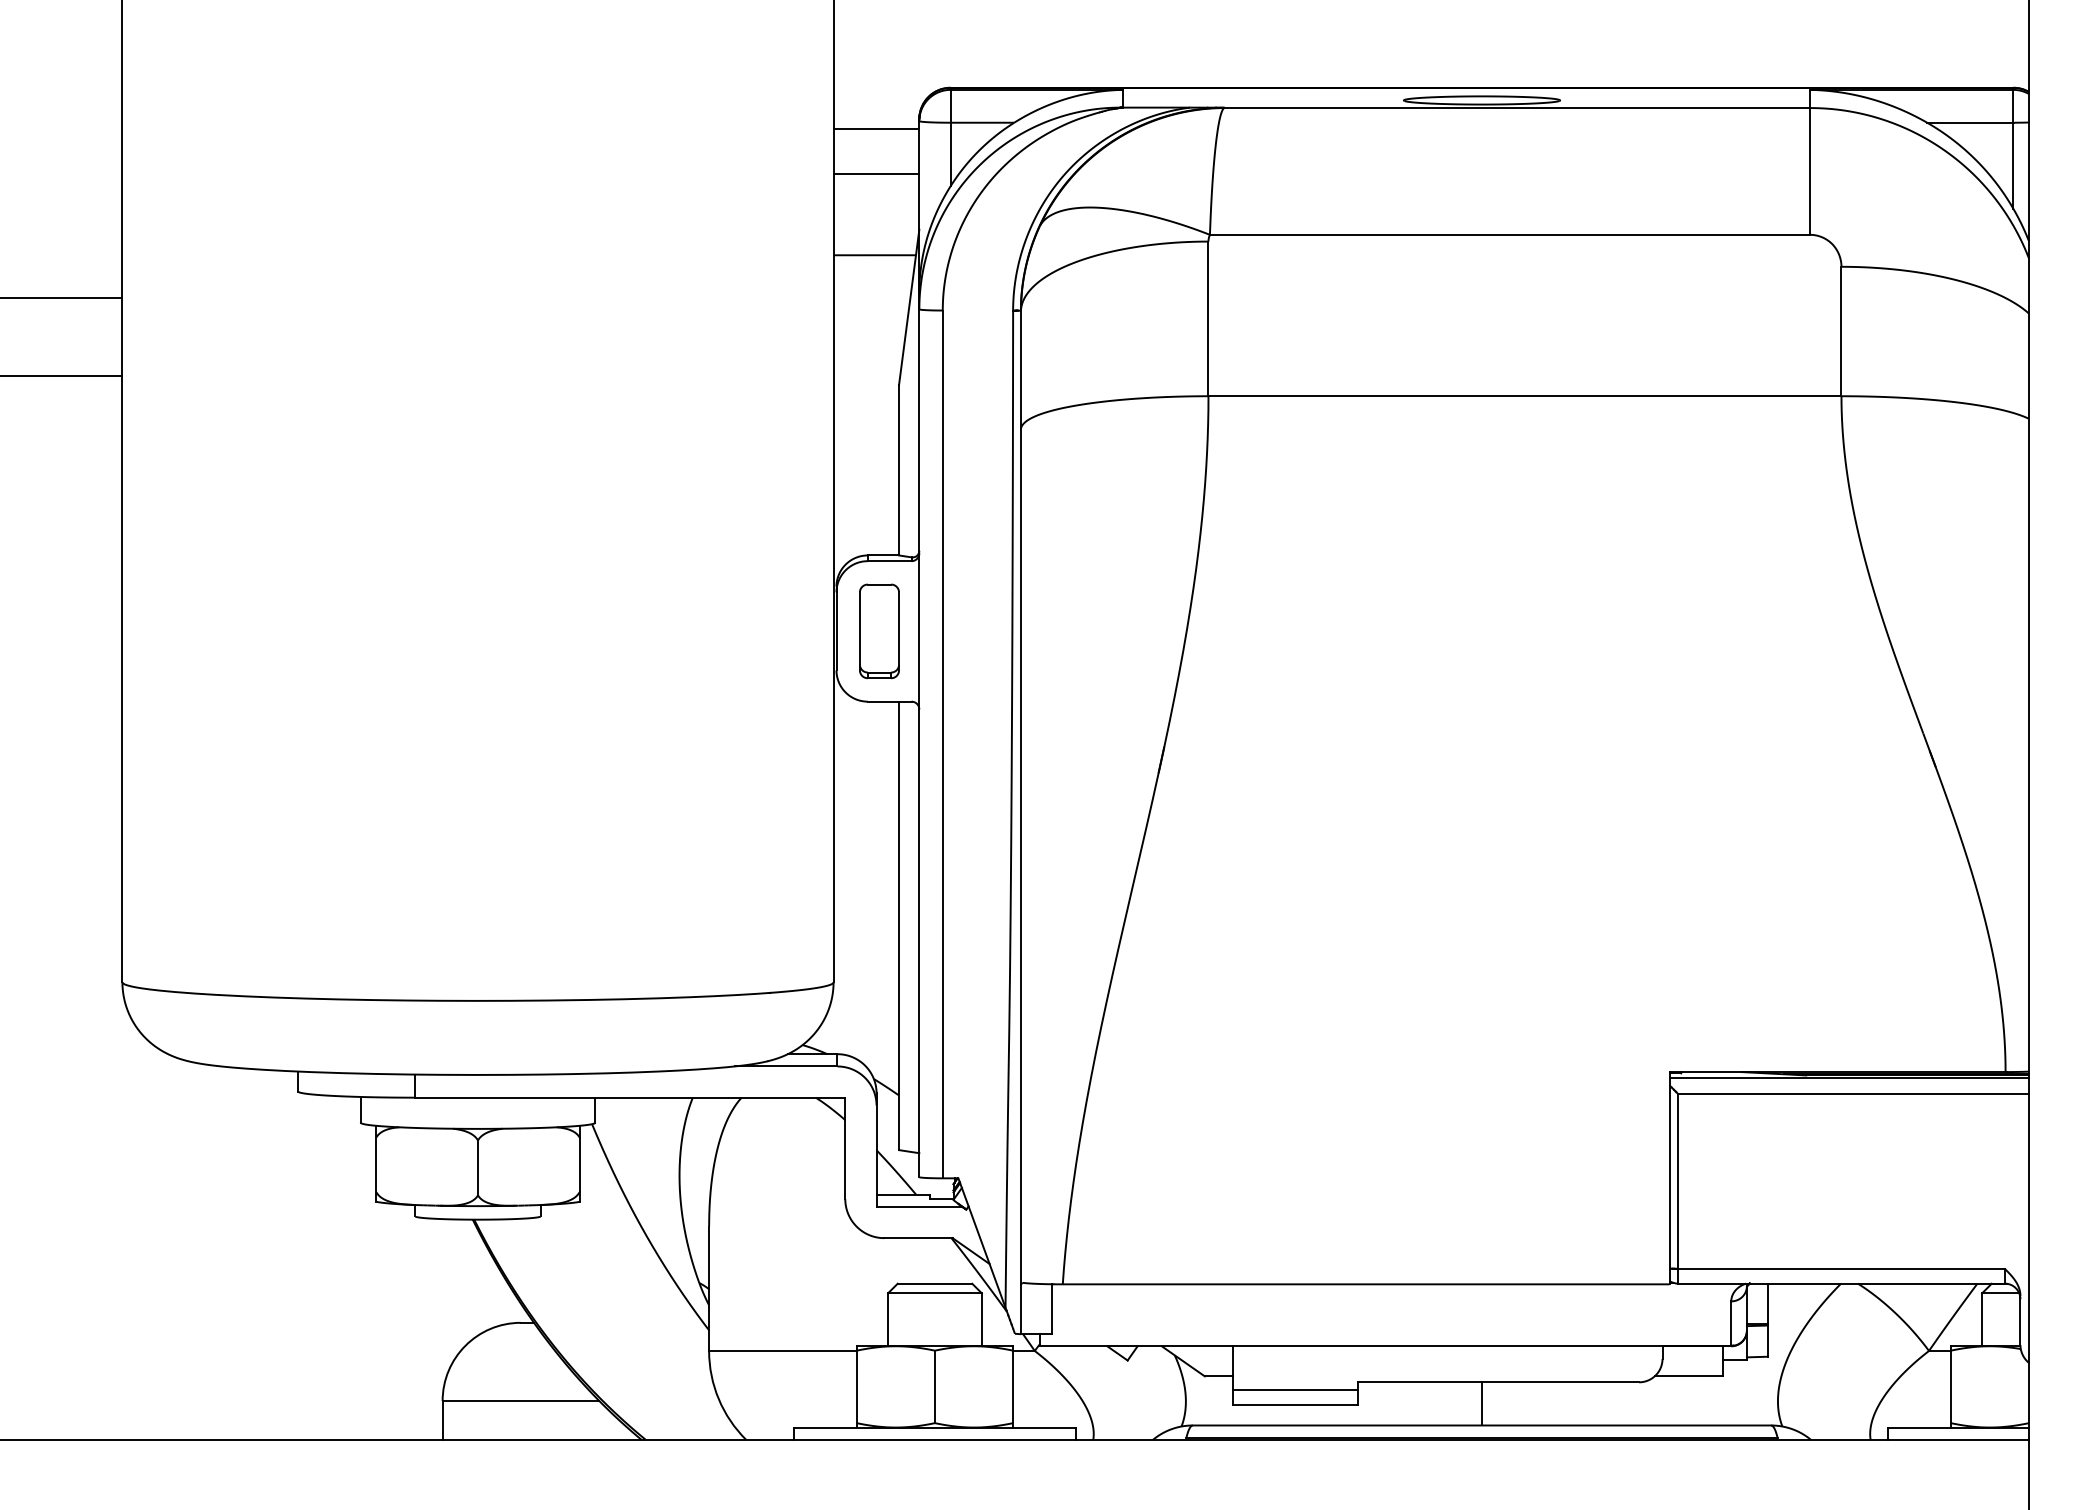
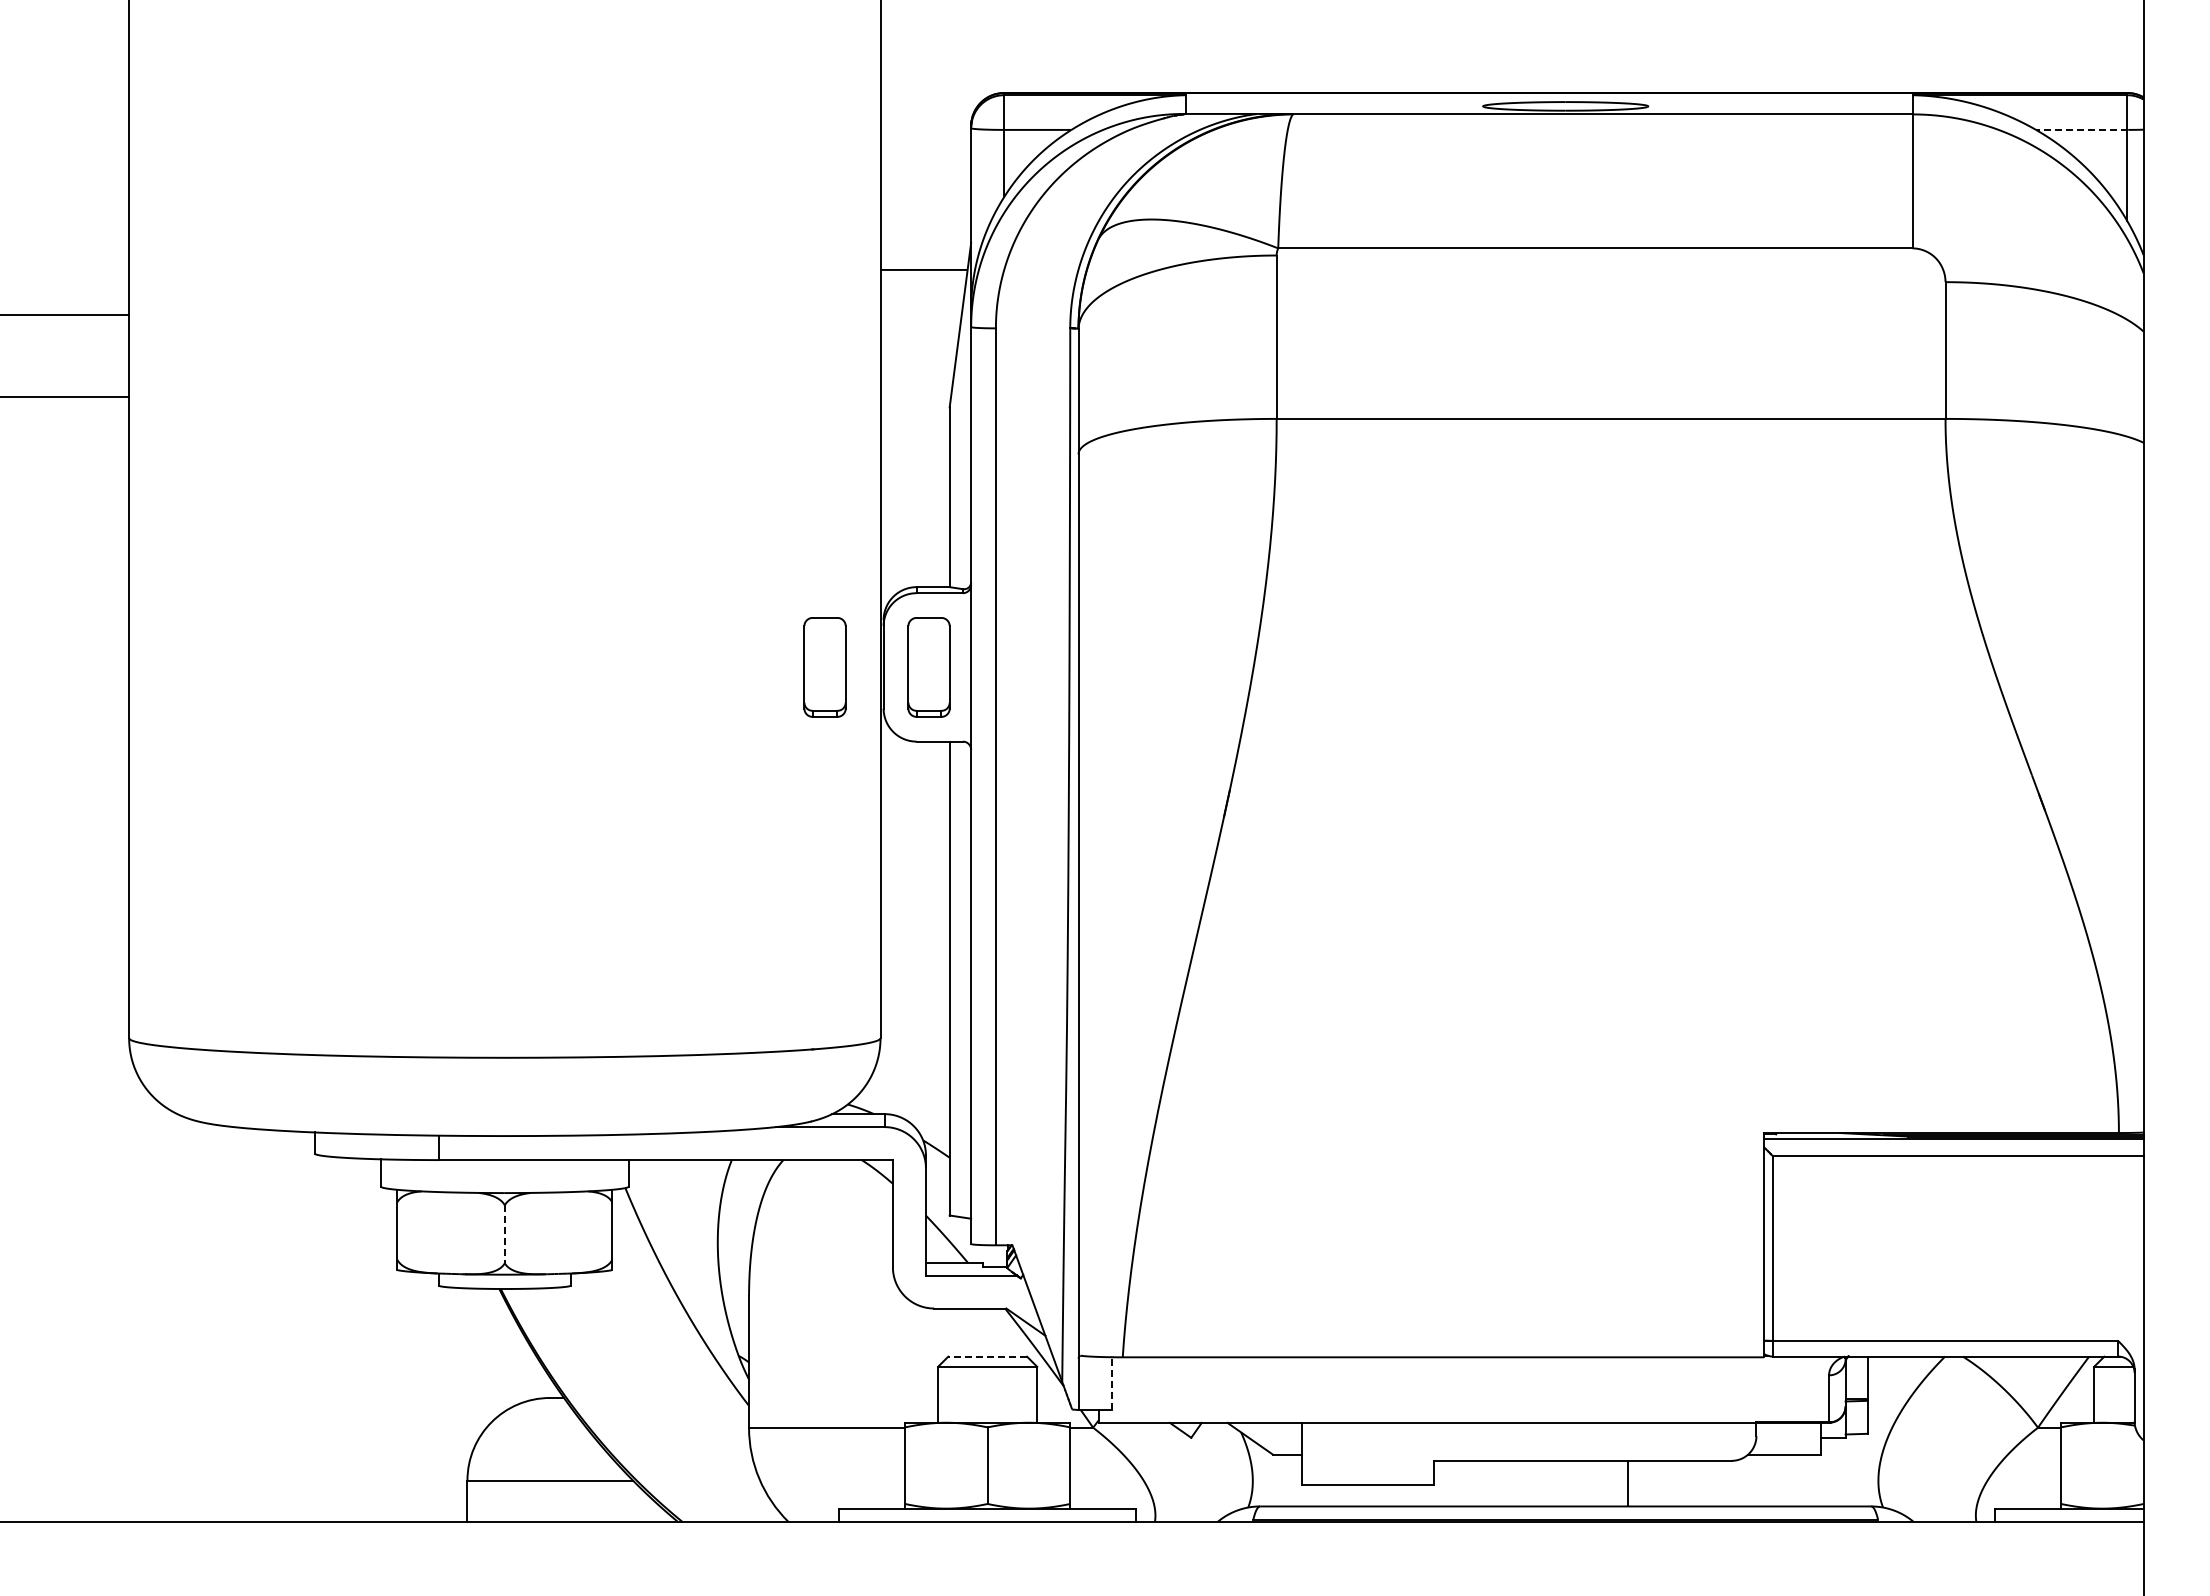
line: (1970, 122) -> (2081, 129), solid -> dashed
line: (876, 128) -> (925, 136), removed
line: (876, 174) -> (925, 184), removed
part: (780, 631) -> (824, 667), added
line: (477, 1168) -> (504, 1234), solid -> dashed
line: (934, 1283) -> (987, 1356), solid -> dashed
line: (1052, 1309) -> (1111, 1383), solid -> dashed
line: (1295, 1390) -> (1368, 1469), removed
line: (1481, 1403) -> (1627, 1483), moved

